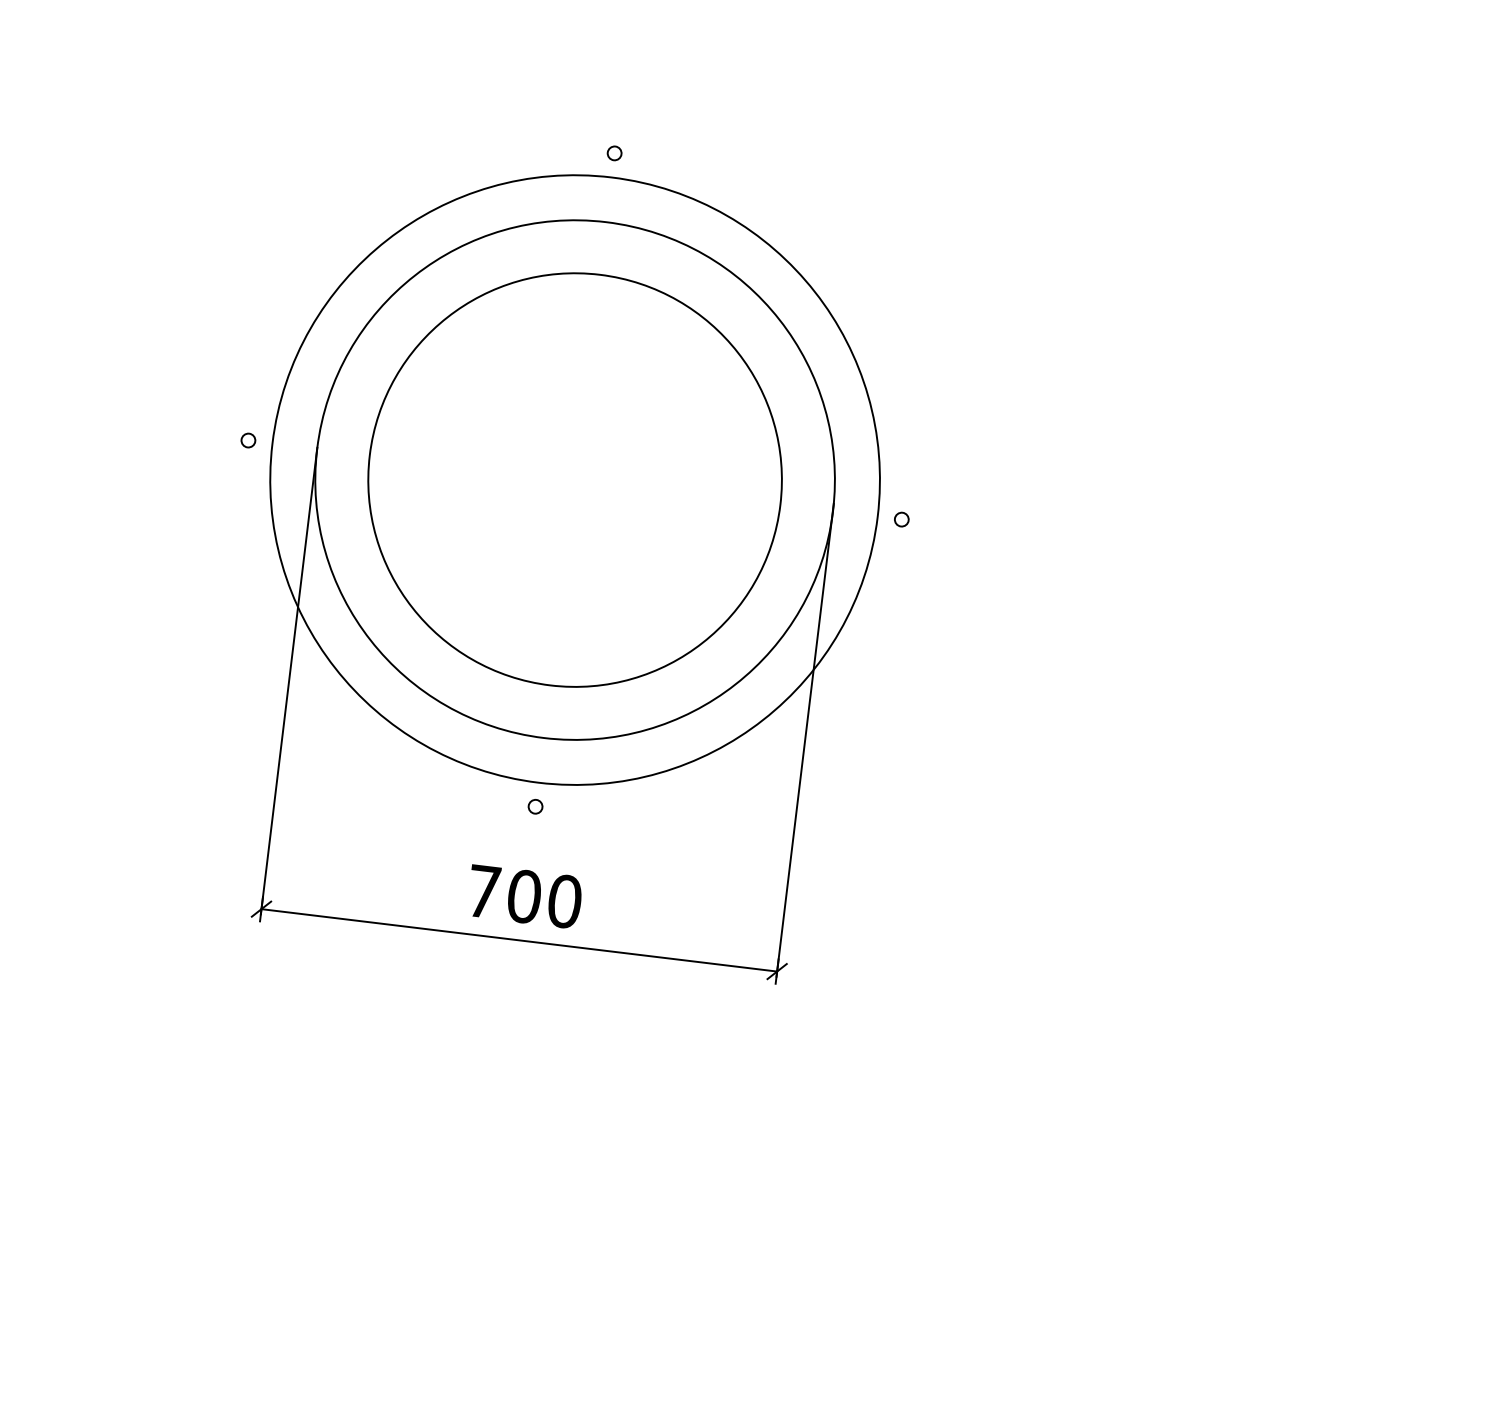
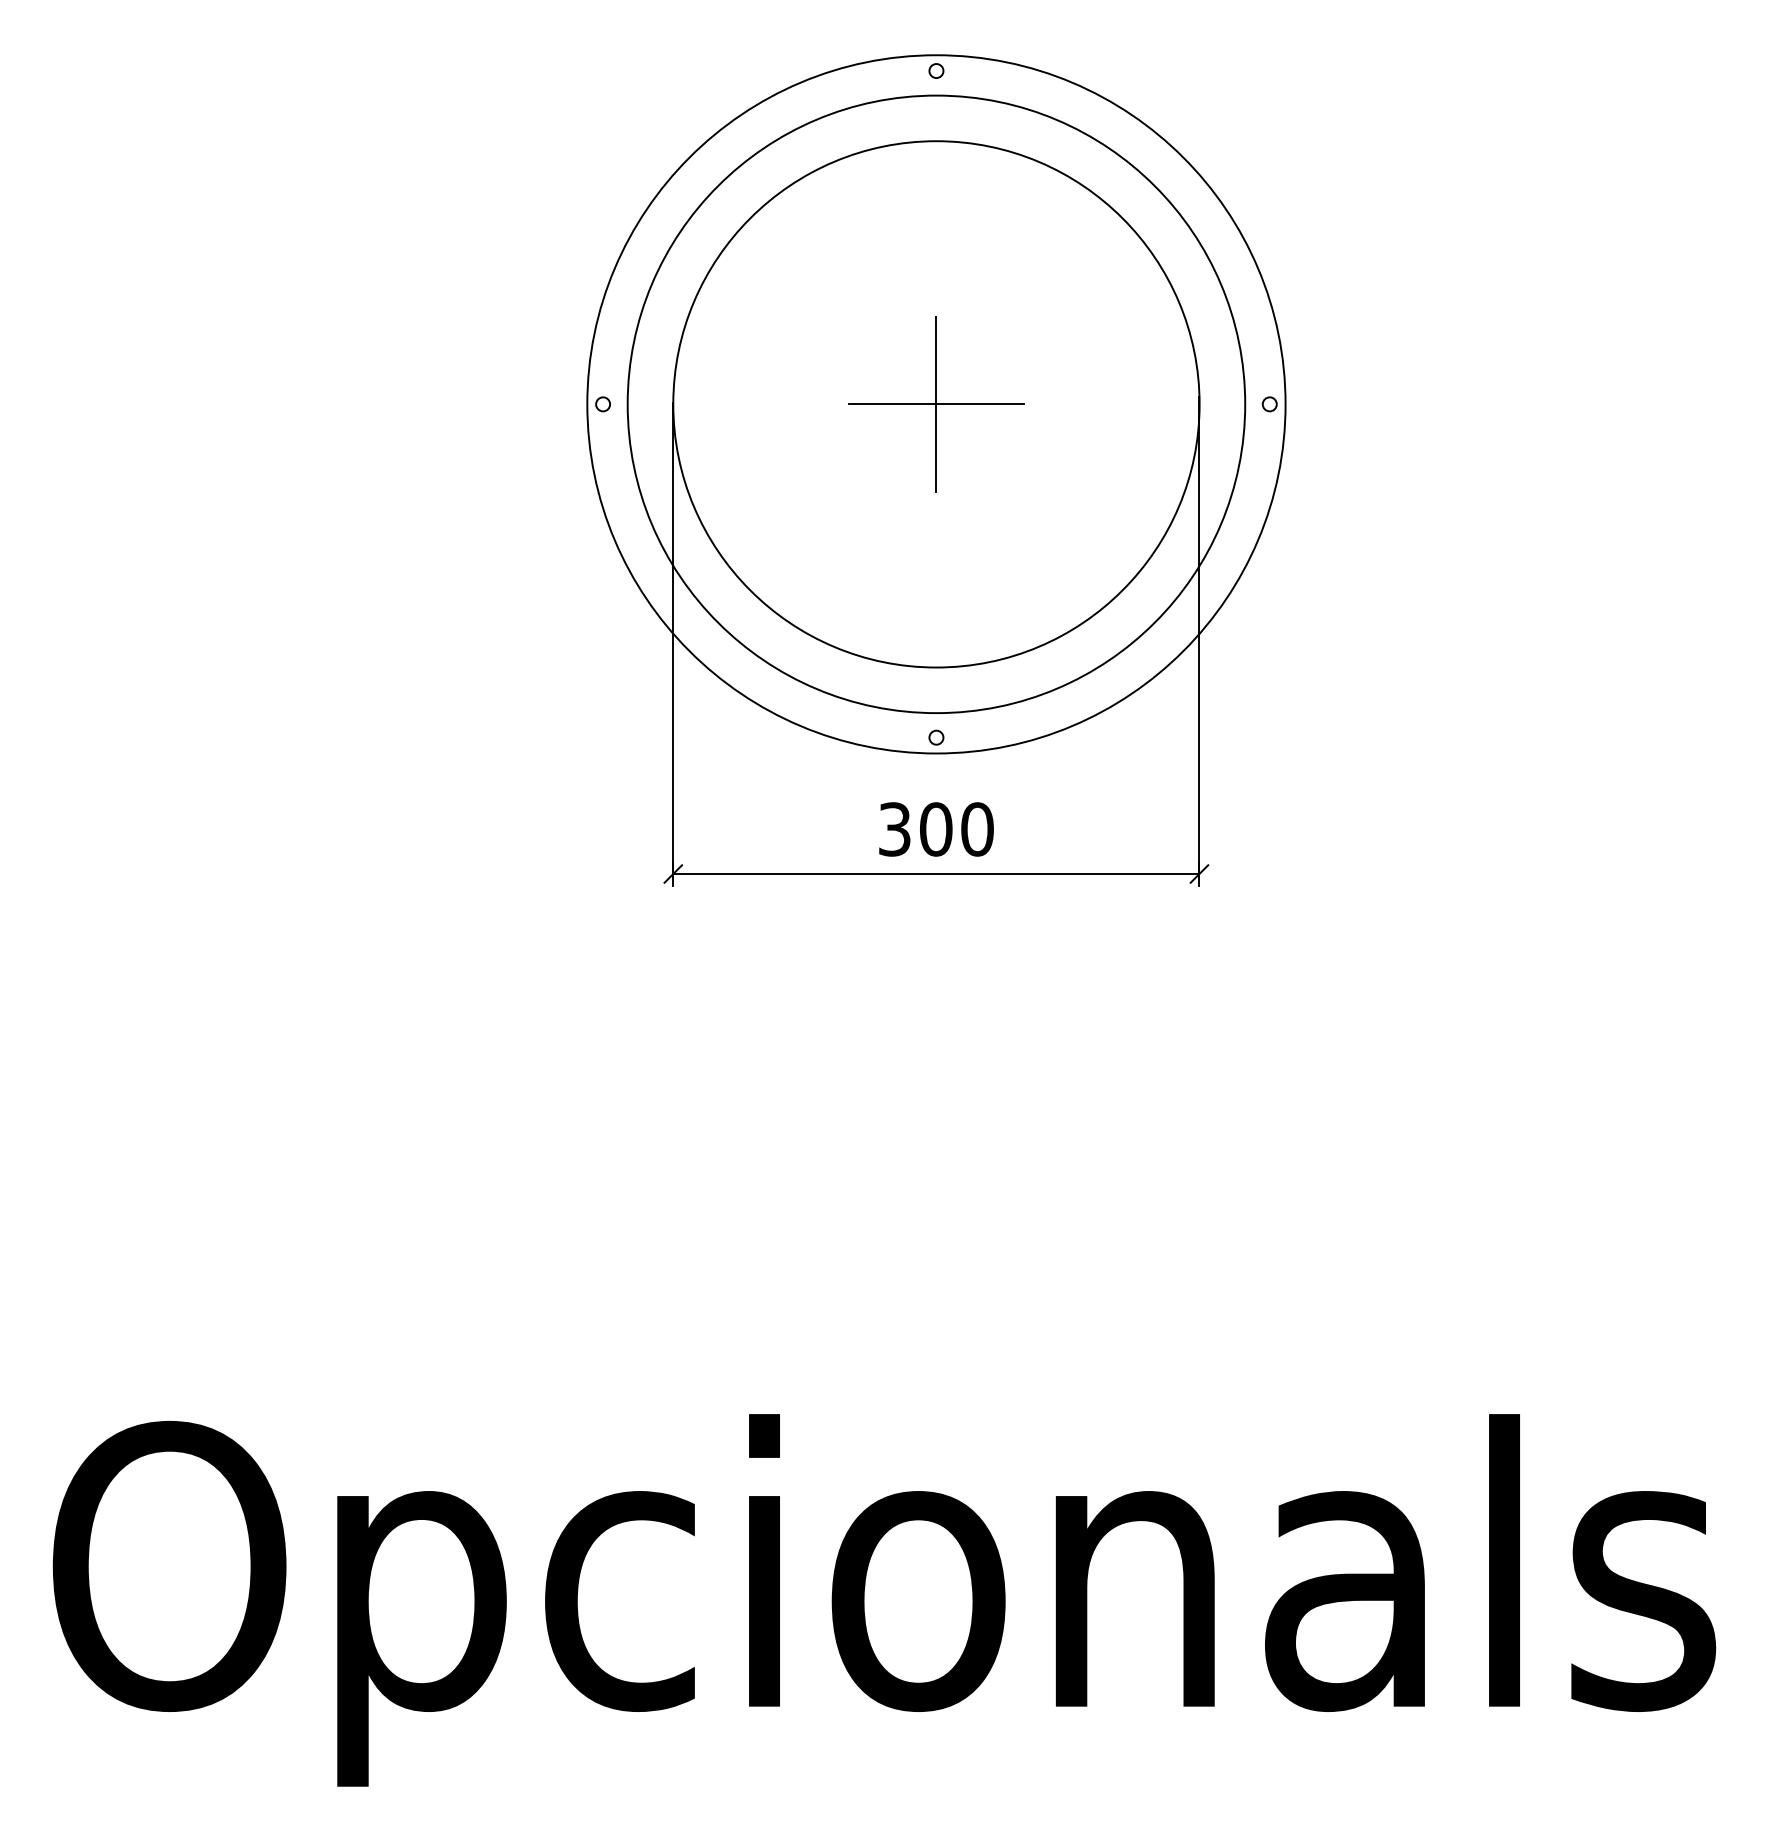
circle: (575, 480) -> (936, 404), size x1.67
part: (575, 480) -> (936, 404), added
text: (483, 891) -> (894, 829), 700 -> 300

